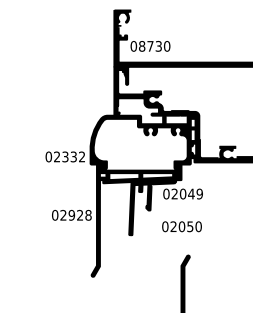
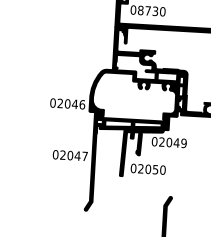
text: (73, 156) -> (74, 103), 02332 -> 02046
text: (79, 214) -> (77, 155), 02928 -> 02047
text: (181, 226) -> (147, 169), moved

